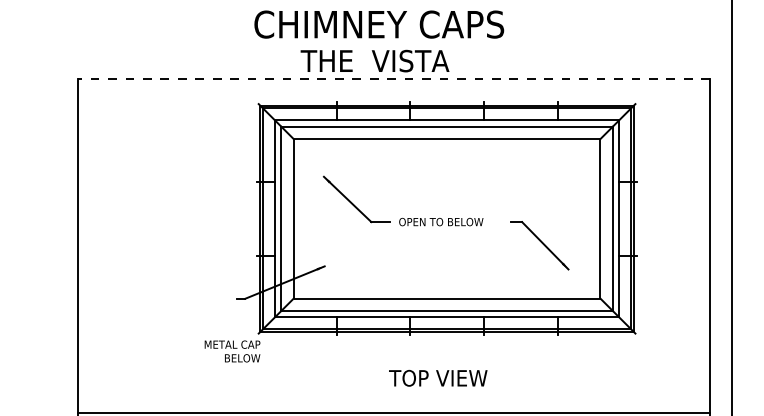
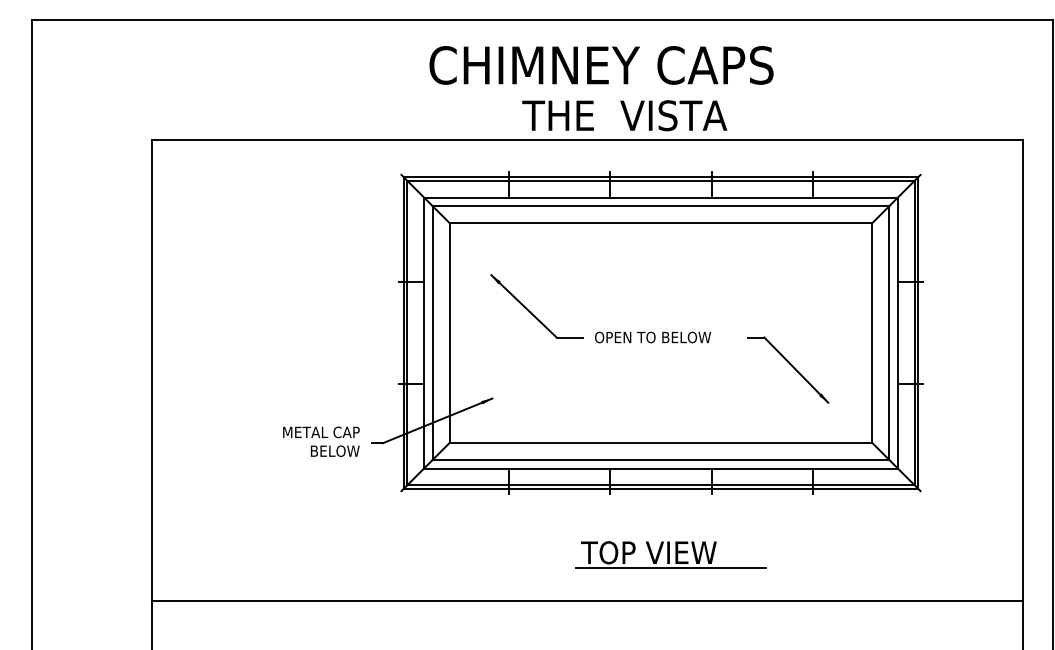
text: (379, 24) -> (601, 65), moved
text: (374, 60) -> (624, 115), moved
line: (393, 78) -> (587, 139), dashed -> solid
text: (232, 351) -> (321, 441), moved
line: (454, 389) -> (671, 568), added

